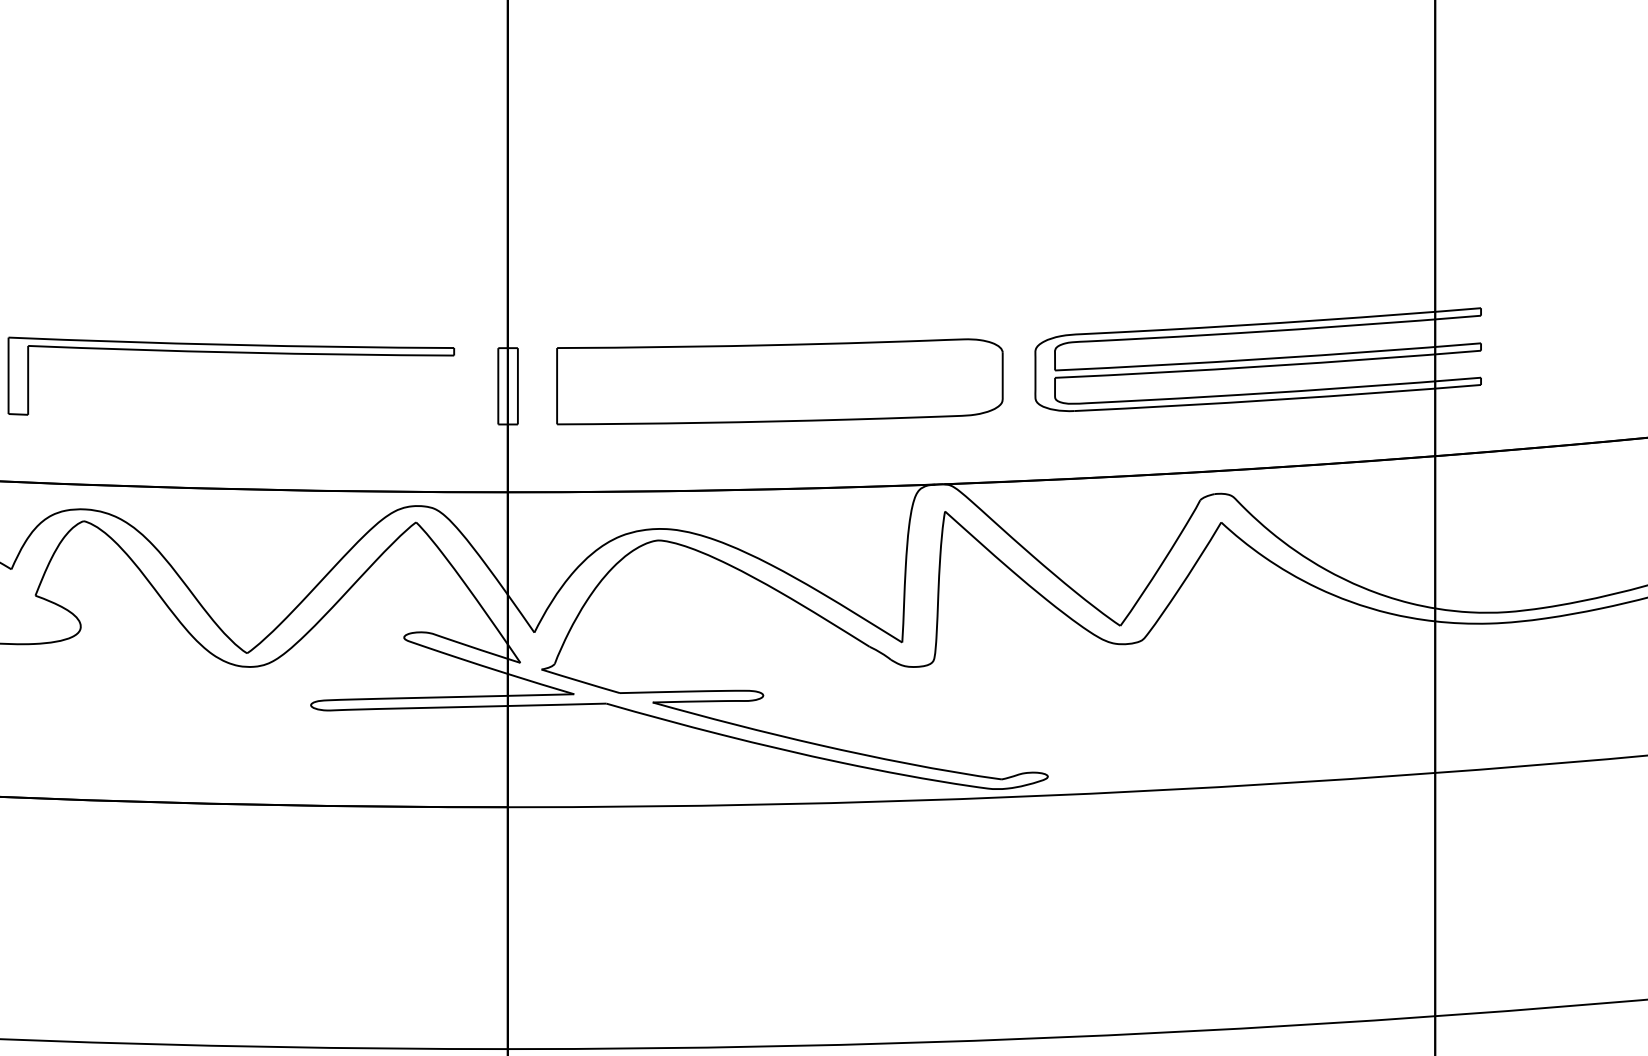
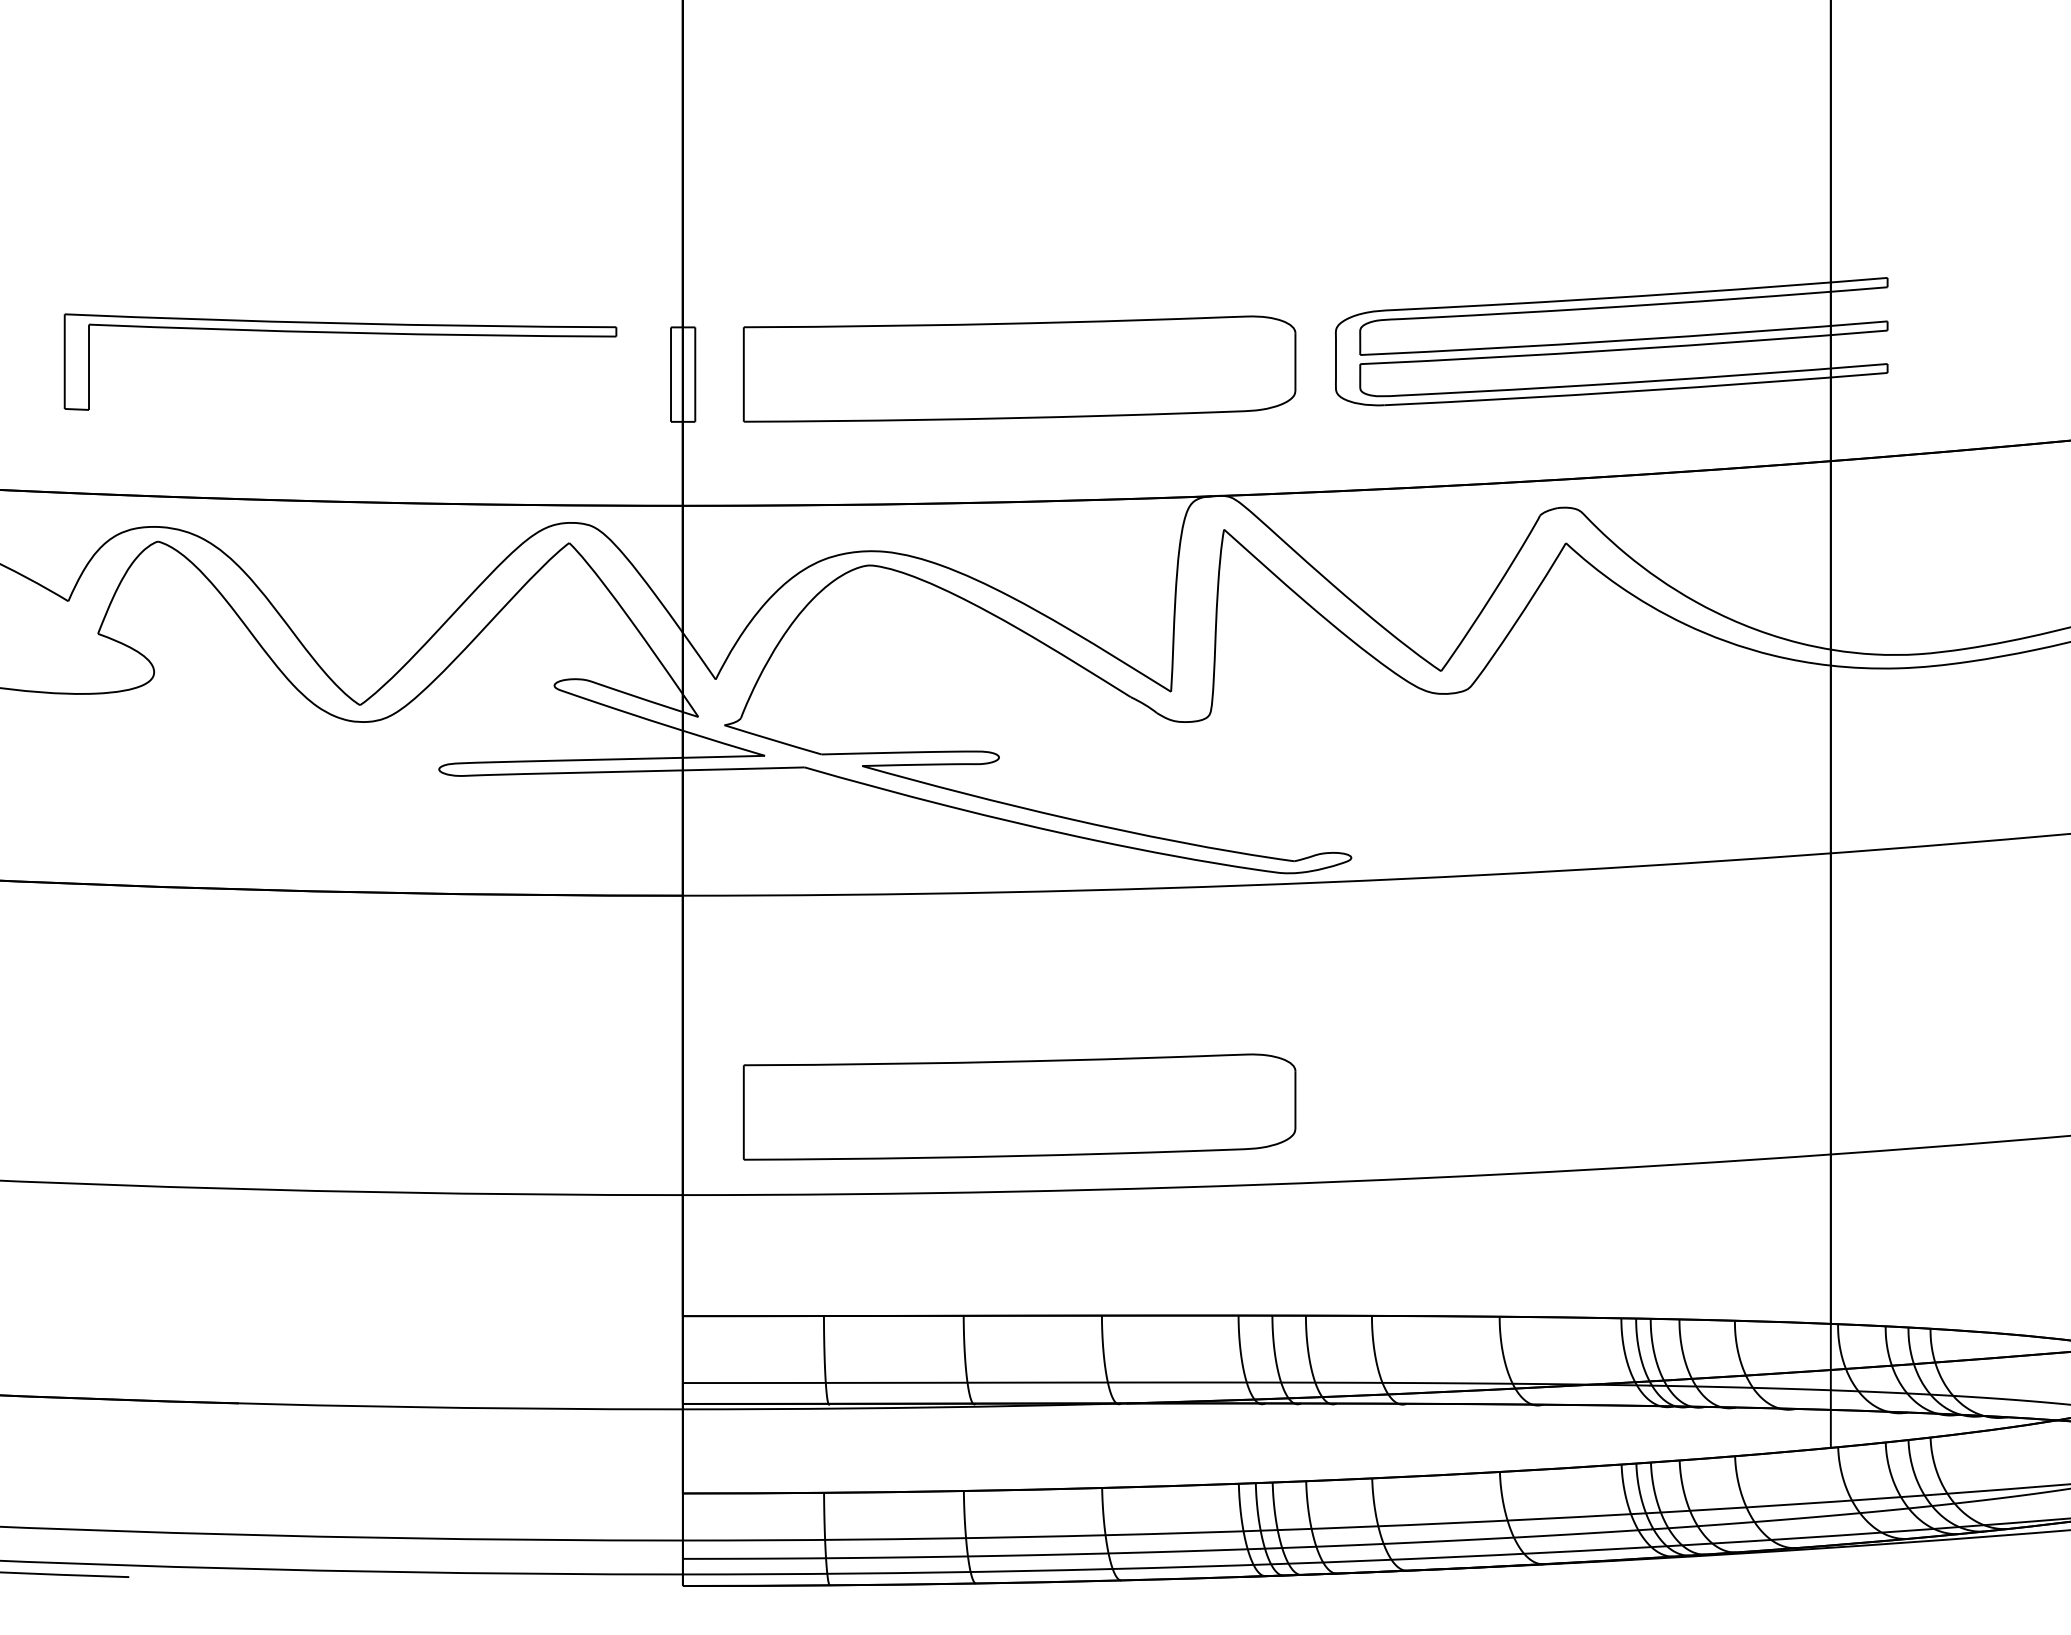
part: (779, 977) -> (1019, 1106), added

